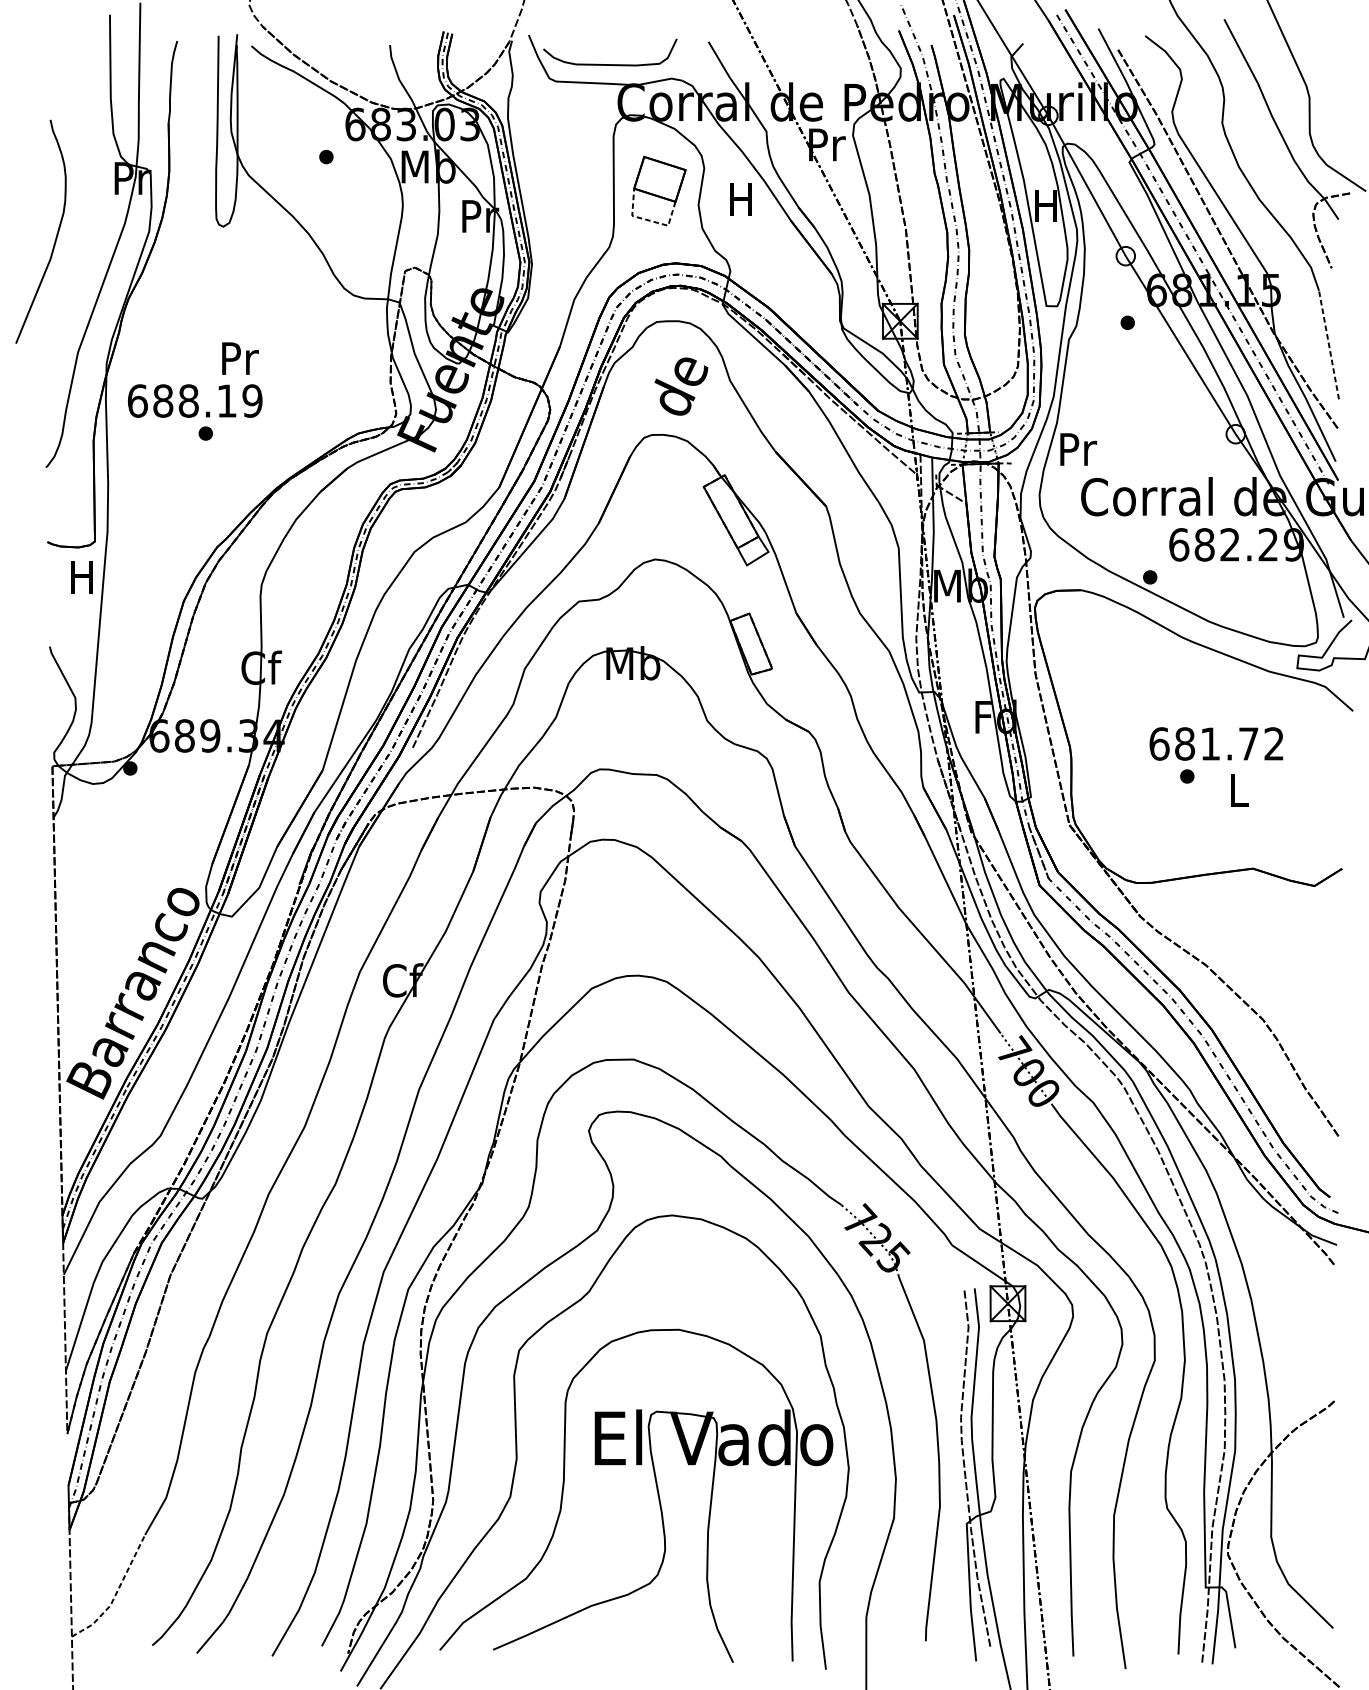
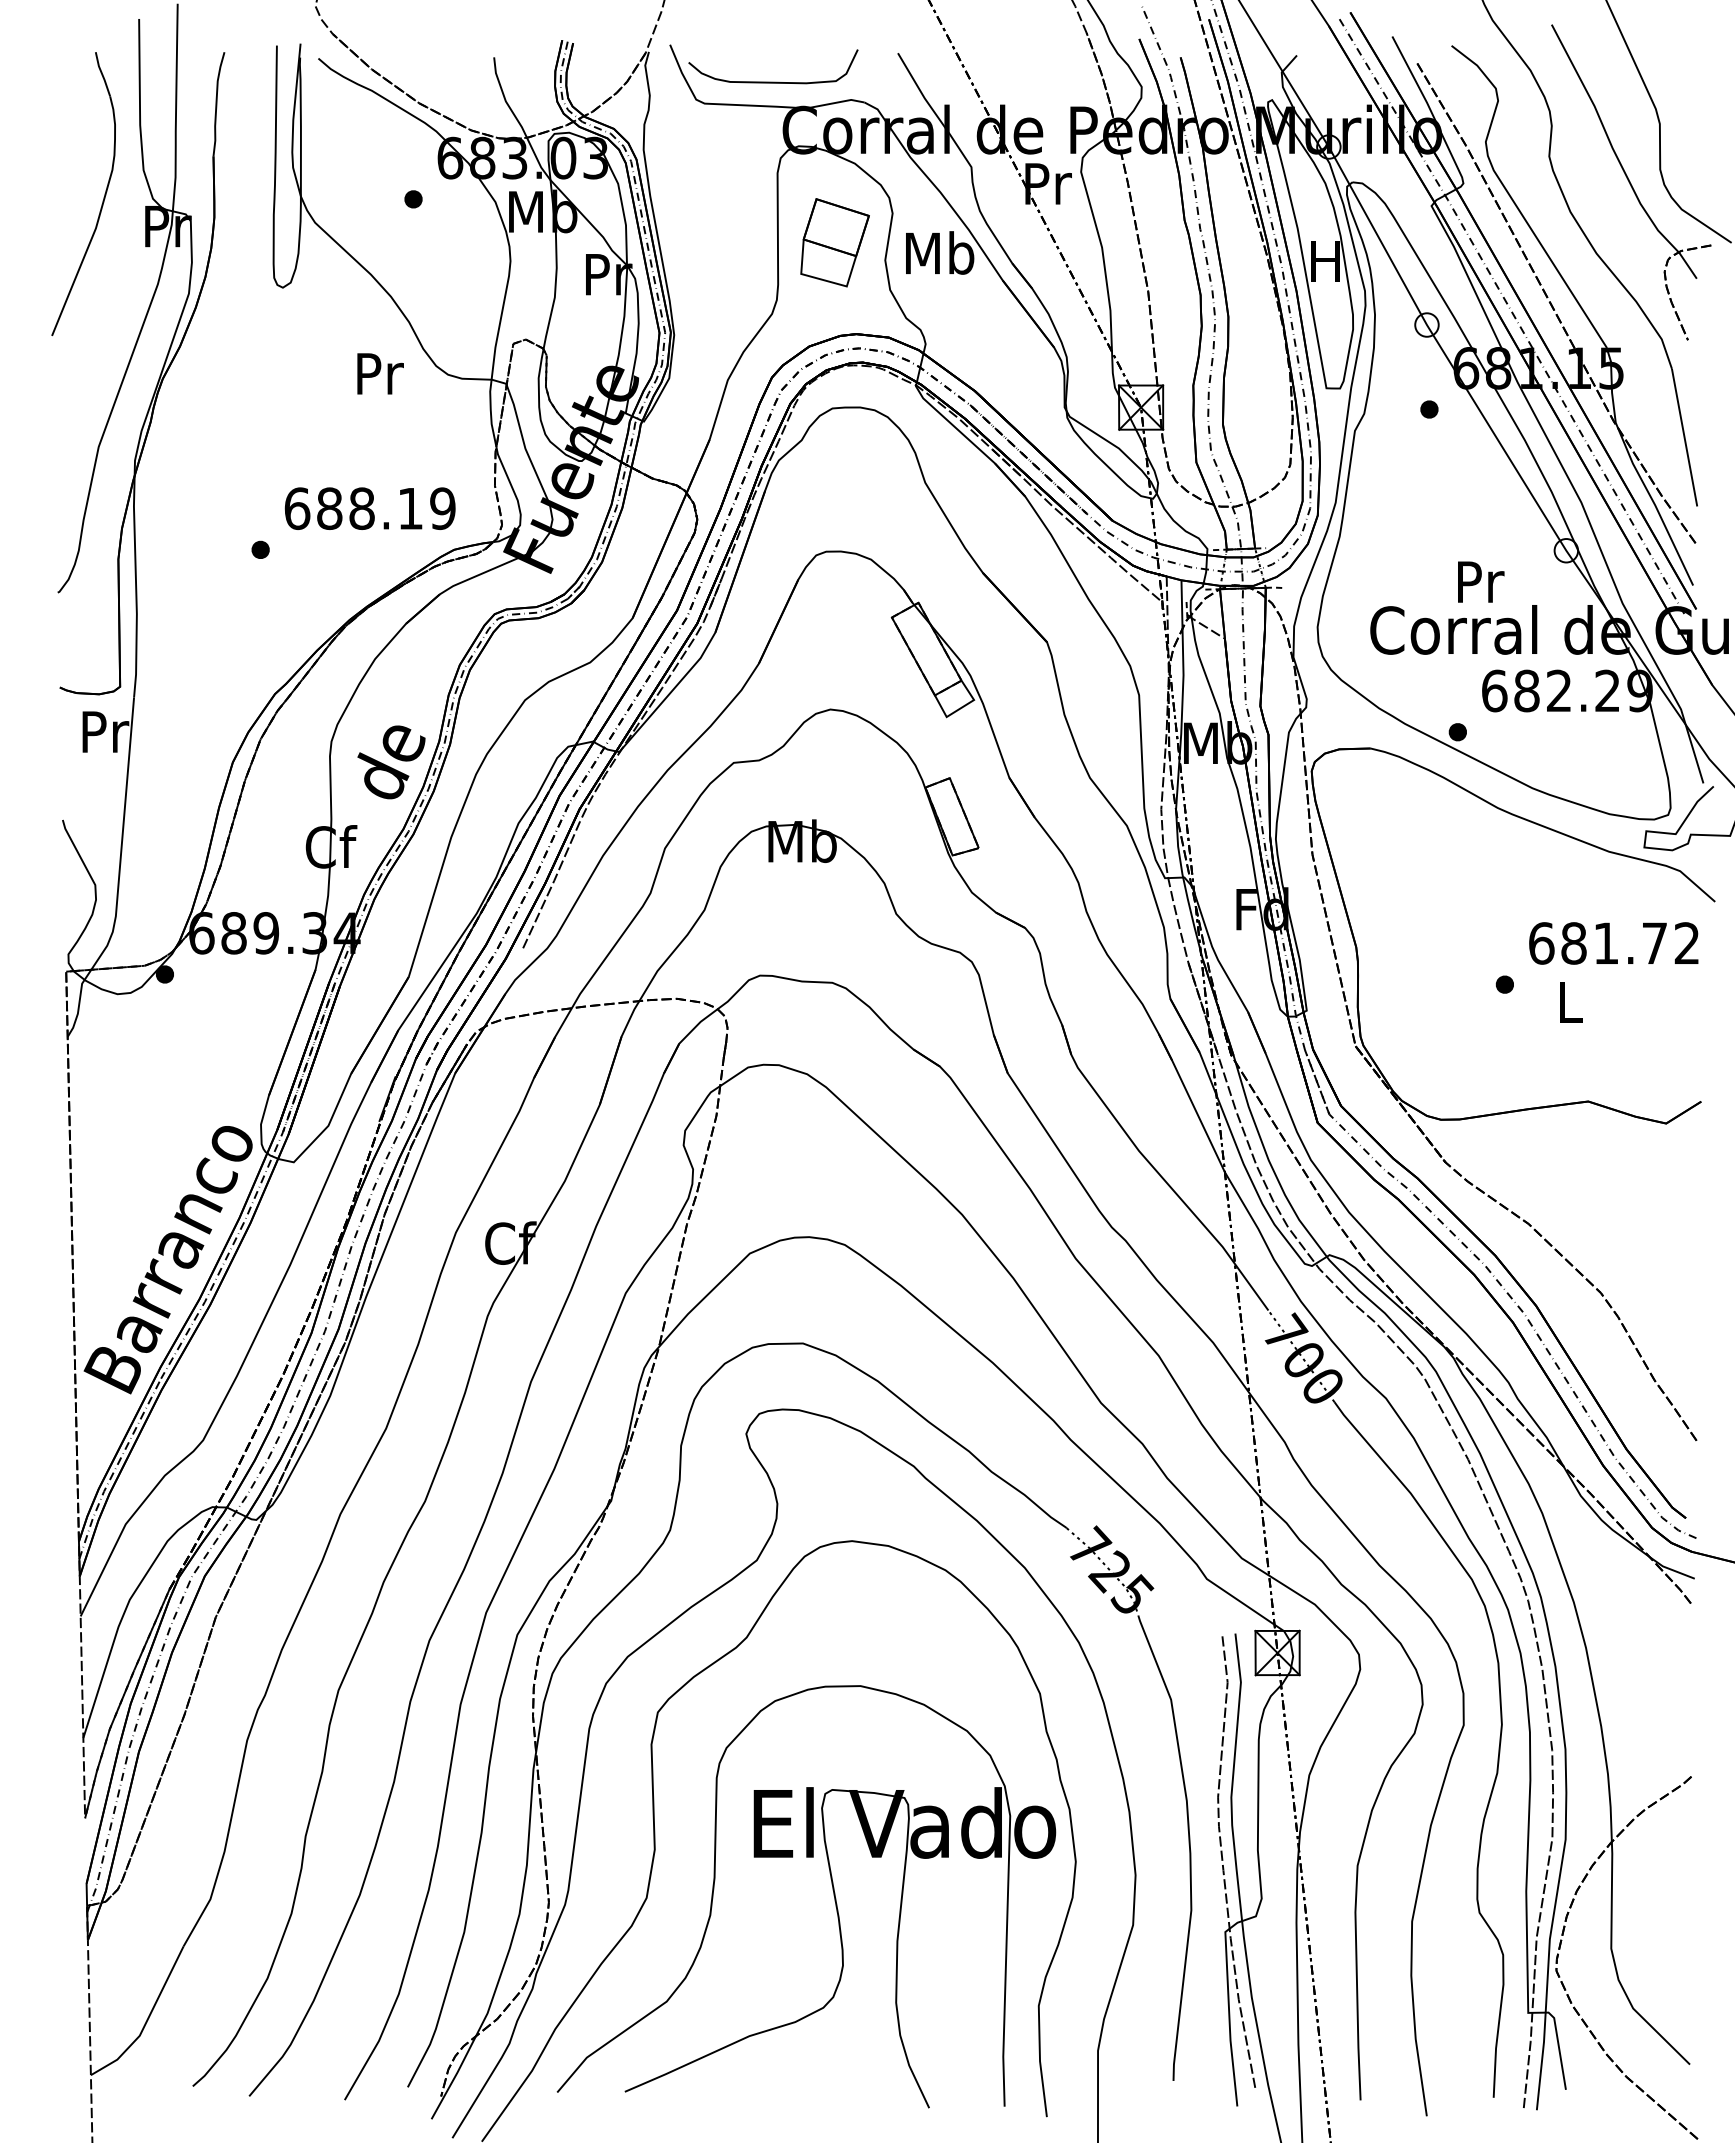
text: (742, 198) -> (940, 252), H -> Mb
line: (649, 220) -> (822, 279), dashed -> solid
part: (55, 236) -> (102, 200), moved
line: (1328, 344) -> (1684, 437), dashed -> solid
text: (240, 358) -> (380, 373), moved
text: (681, 386) -> (391, 762), moved
text: (194, 400) -> (369, 508), moved
text: (1078, 449) -> (1481, 581), moved
text: (83, 576) -> (105, 731), H -> Pr
text: (1216, 744) -> (1613, 943), moved
line: (116, 1593) -> (147, 2020), dashed -> solid

